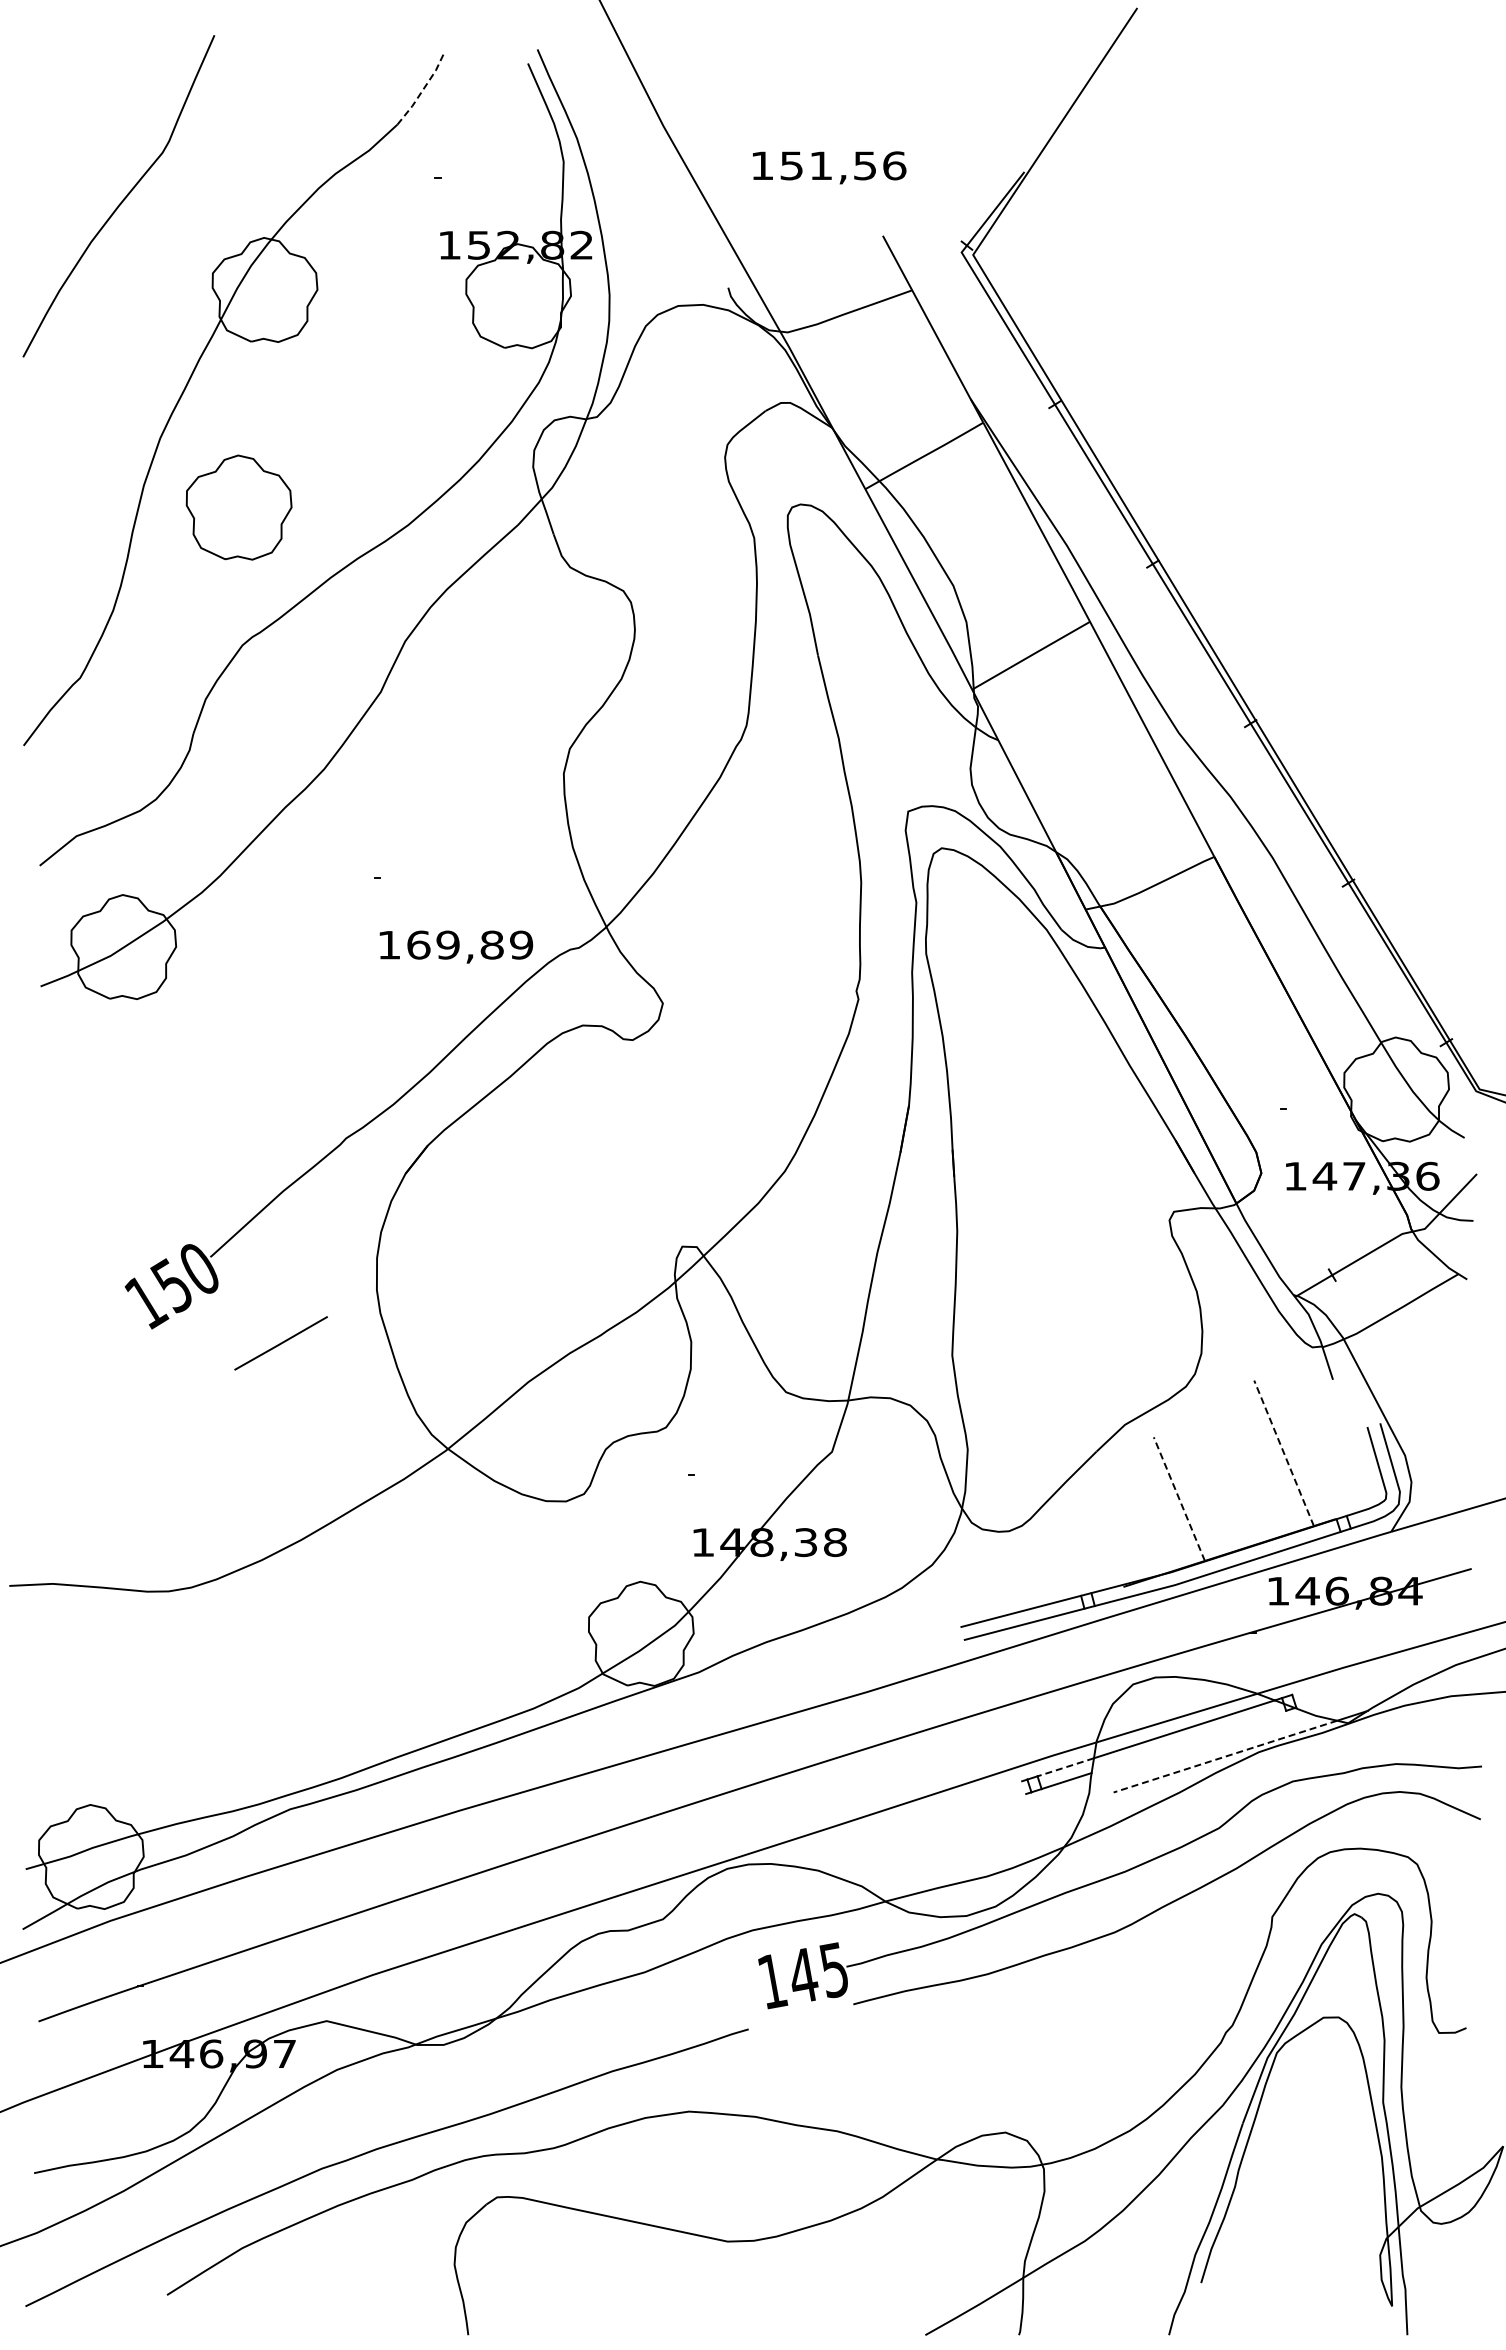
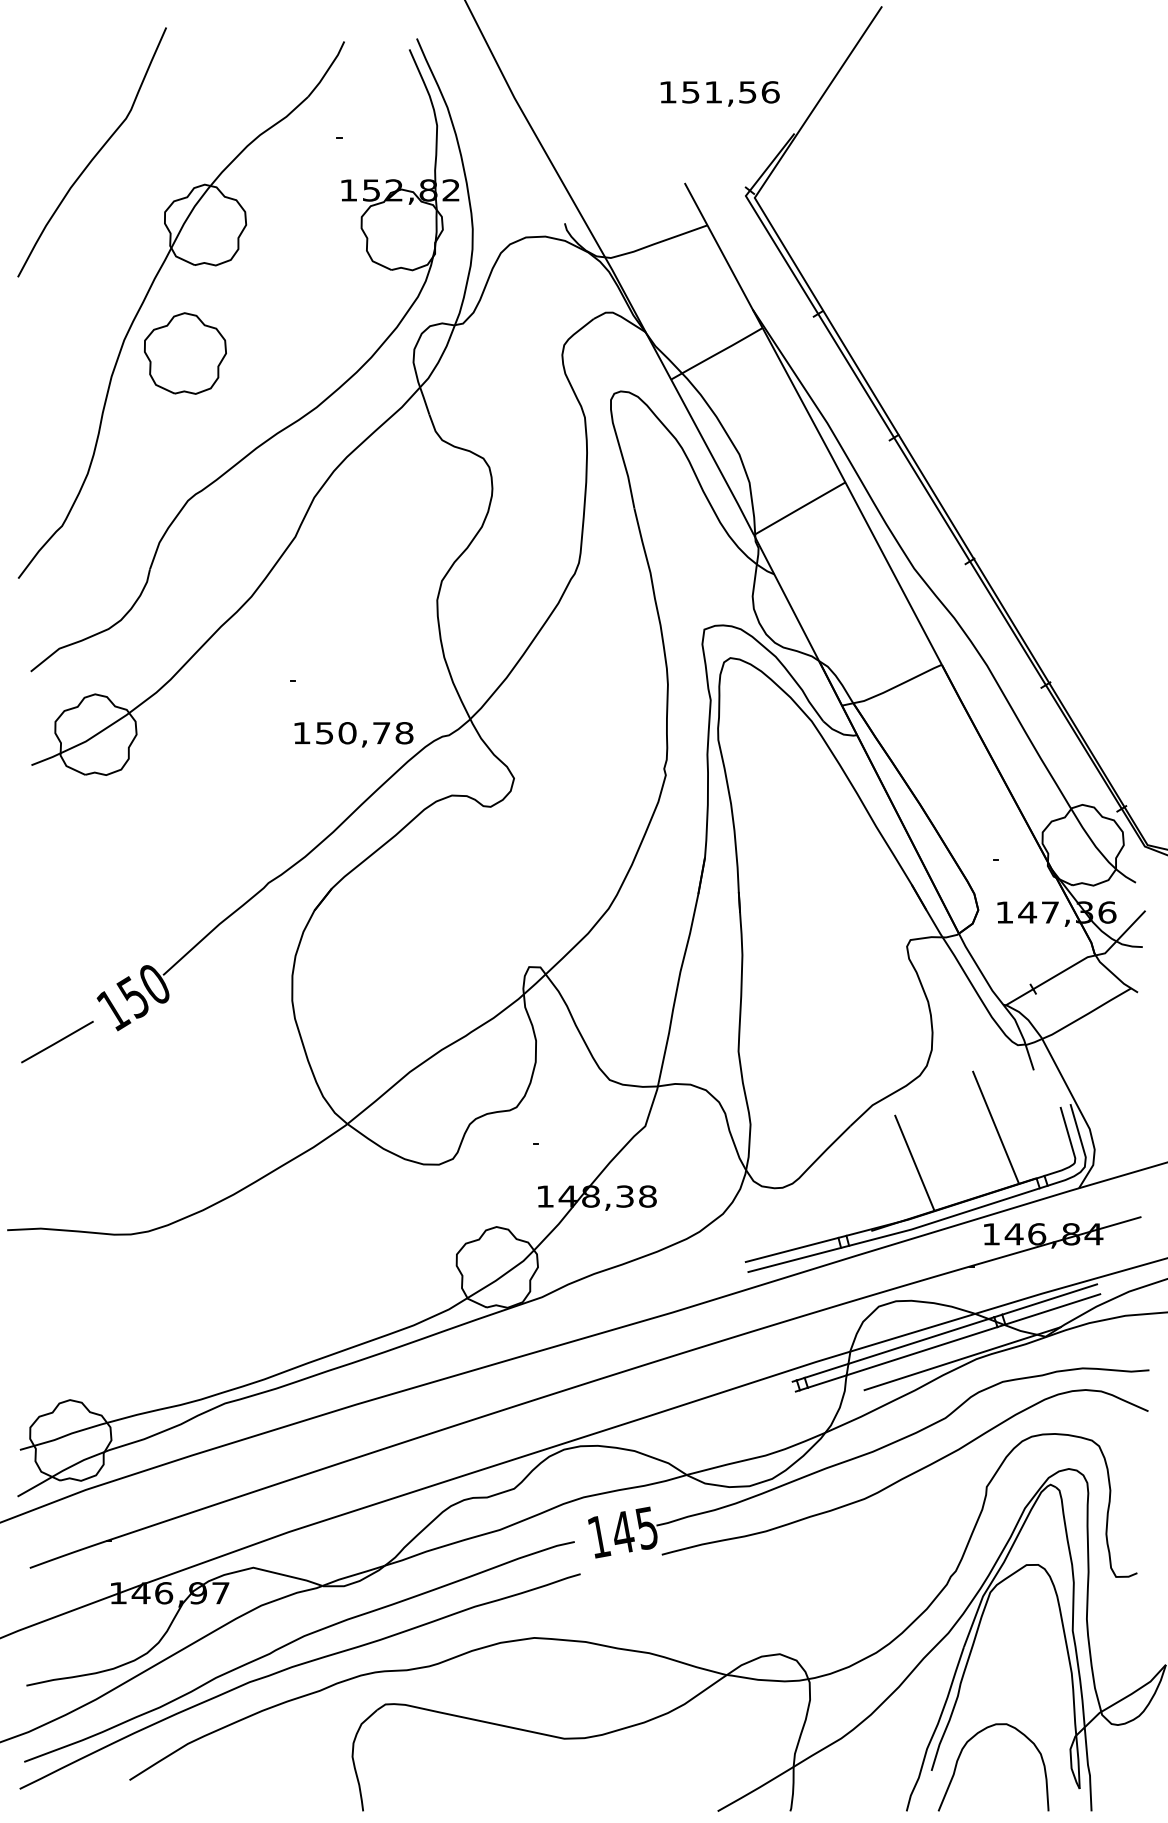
line: (423, 89) -> (328, 69), dashed -> solid
text: (829, 167) -> (720, 93), moved
part: (238, 507) -> (184, 353), moved
text: (470, 944) -> (364, 732), 169,89 -> 150,78
line: (280, 1343) -> (56, 1042), moved
line: (1284, 1453) -> (996, 1127), dashed -> solid
line: (1179, 1499) -> (914, 1163), dashed -> solid
line: (1353, 1674) -> (1049, 1298), added
line: (1357, 1687) -> (1052, 1308), added
line: (1188, 1741) -> (921, 1350), added
line: (1224, 1756) -> (949, 1362), dashed -> solid
line: (1065, 1767) -> (826, 1371), dashed -> solid
curve: (380, 2116) -> (295, 1641), added
curve: (1238, 2263) -> (960, 1755), added

